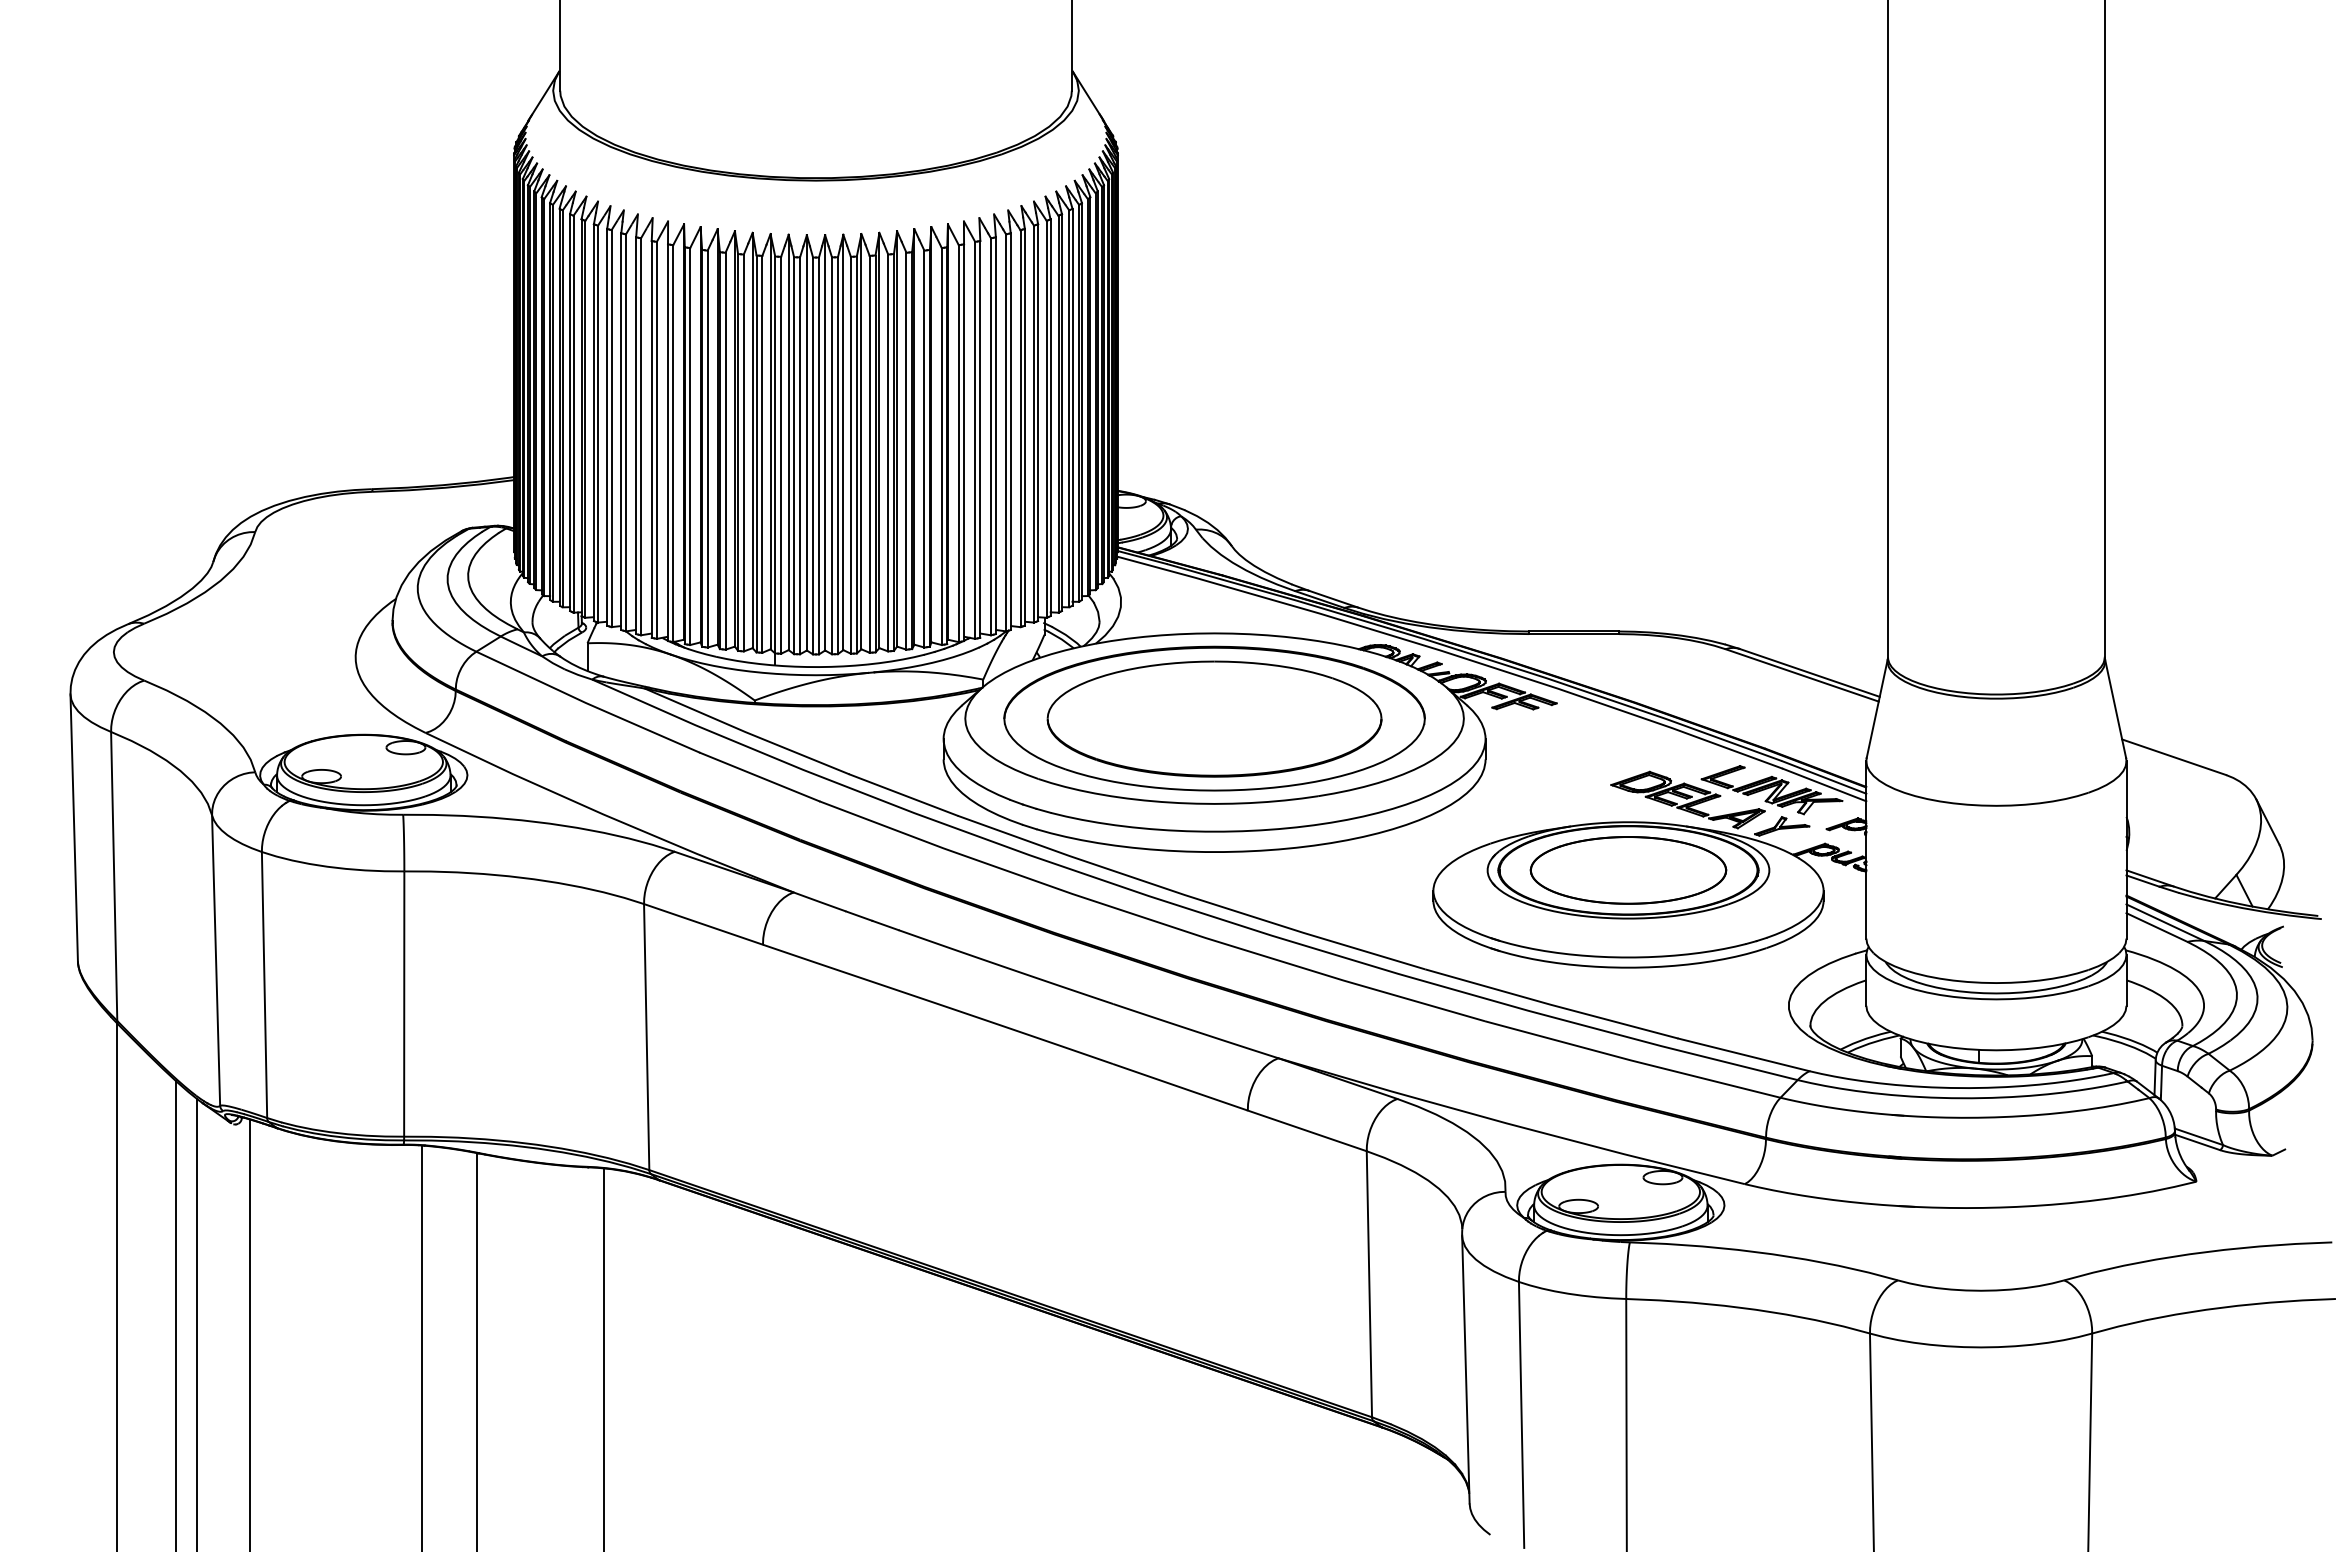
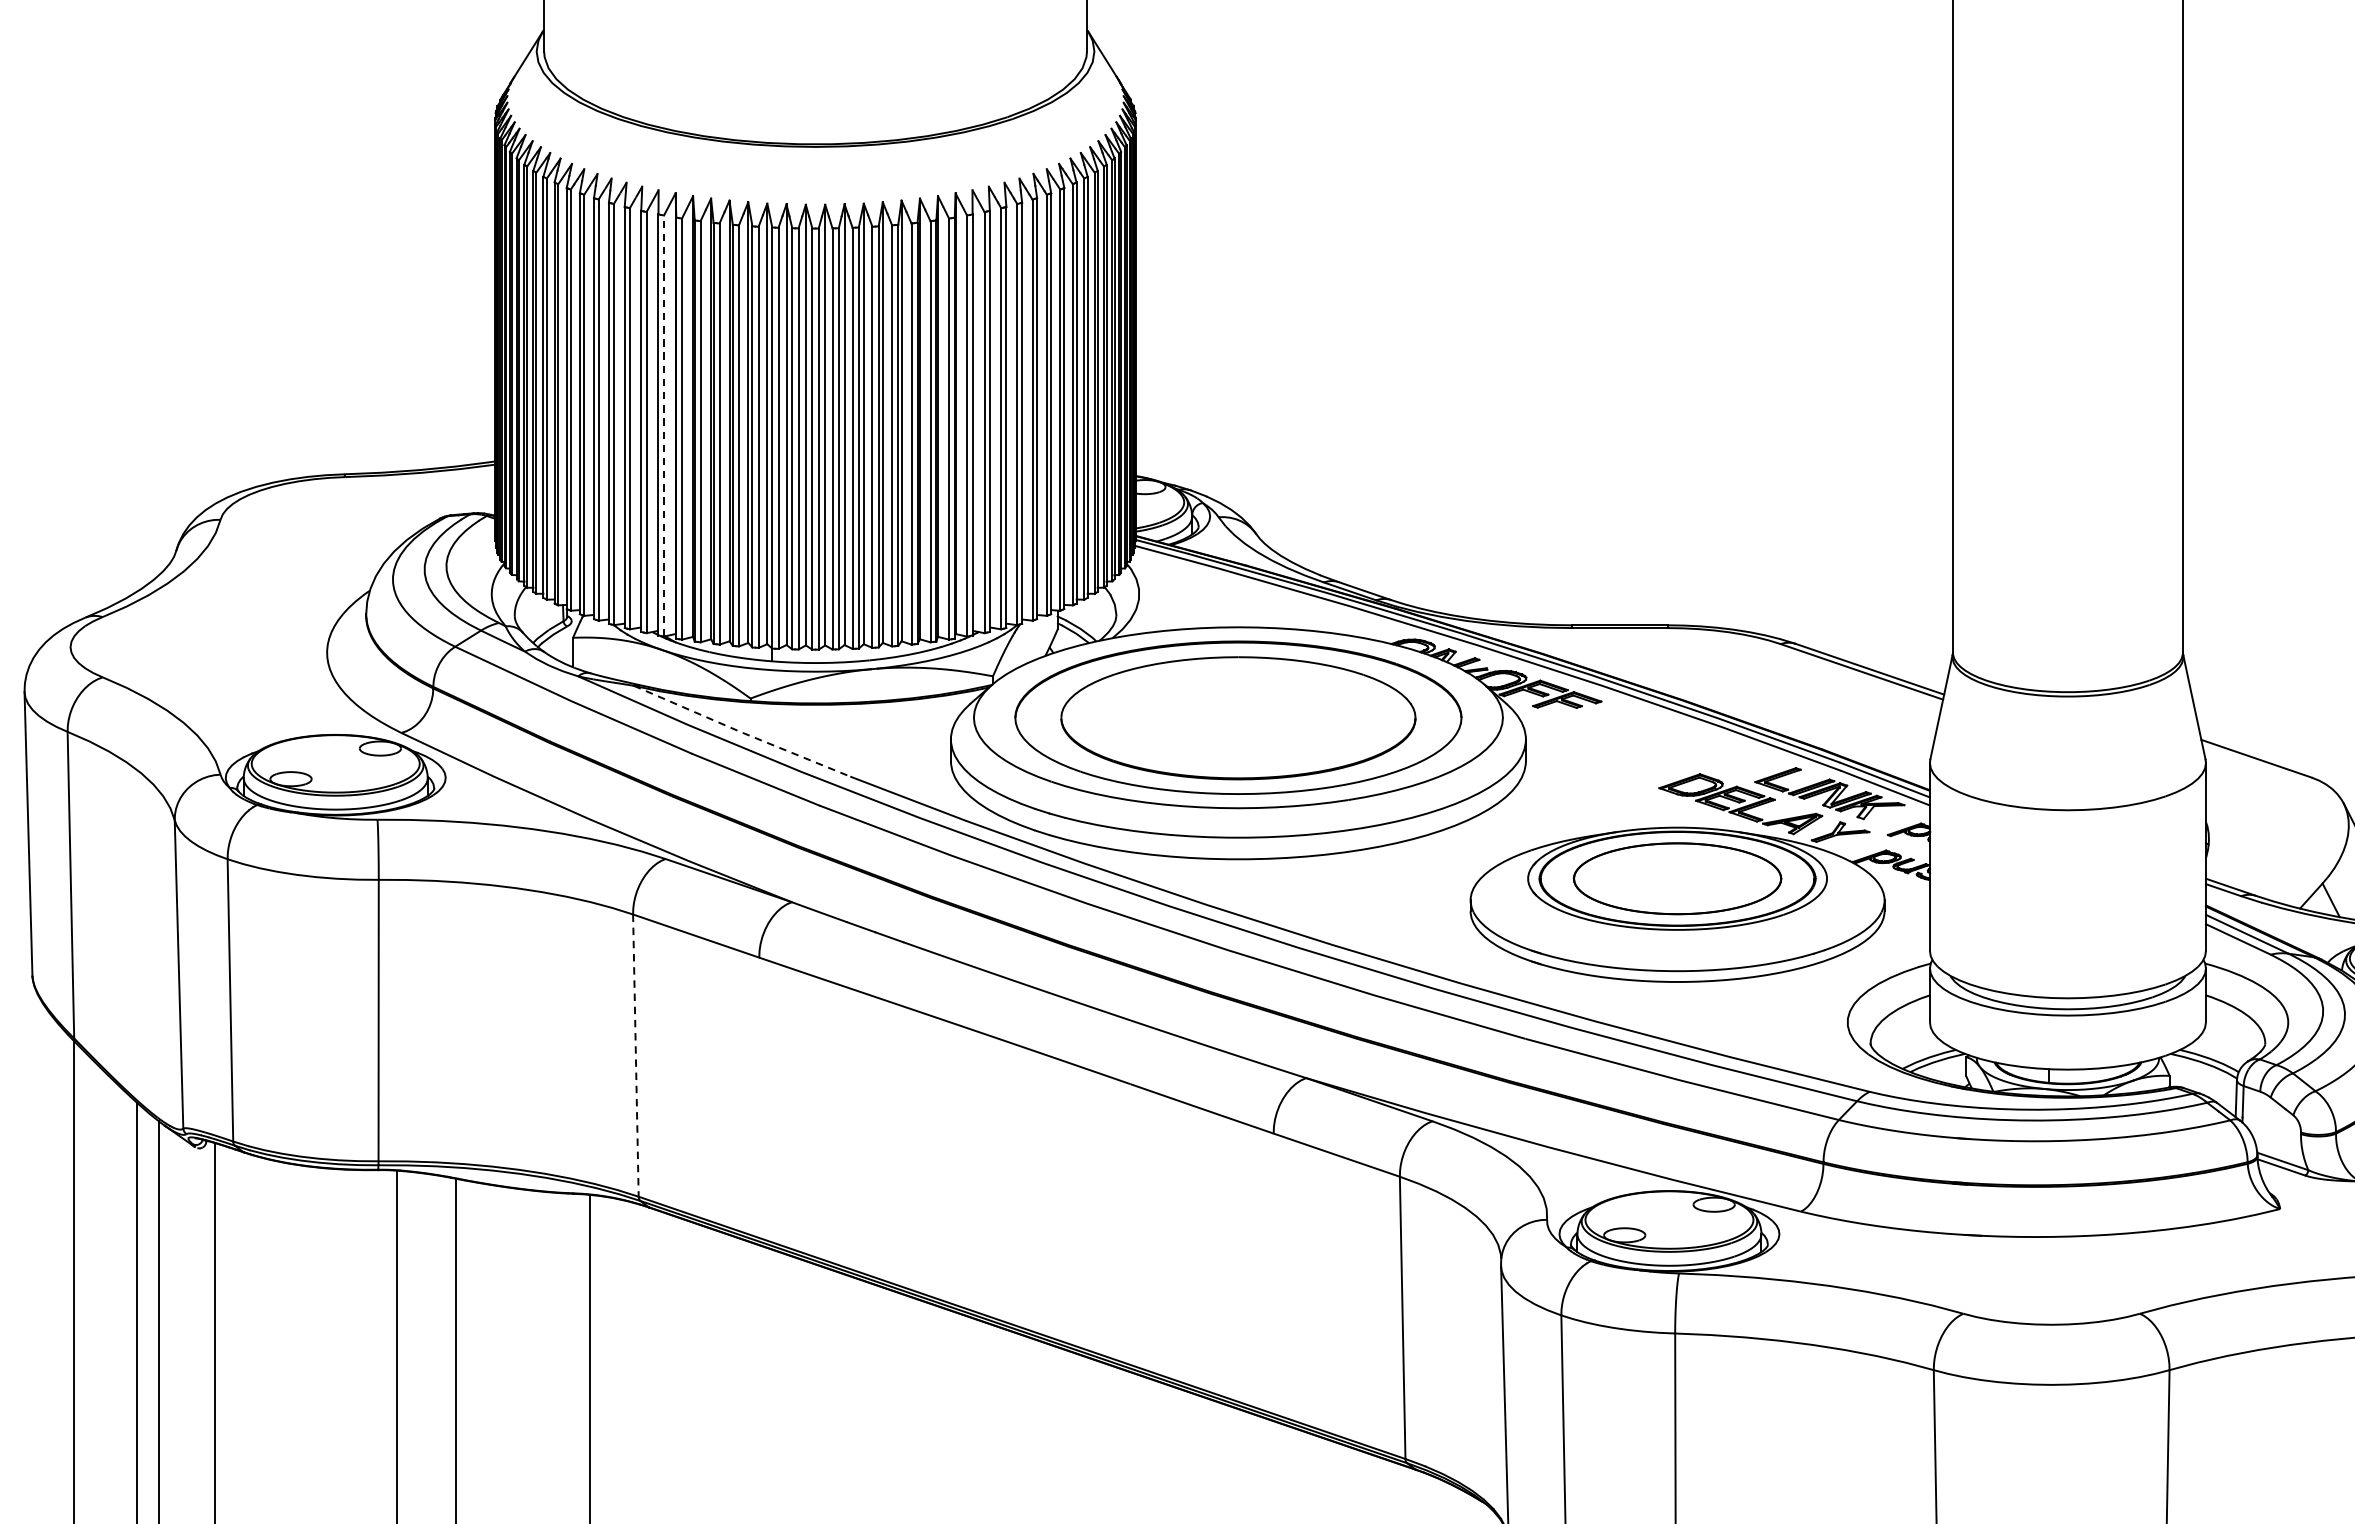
line: (673, 443) -> (664, 425), solid -> dashed
line: (746, 732) -> (741, 732), solid -> dashed
line: (646, 1037) -> (635, 1056), solid -> dashed

